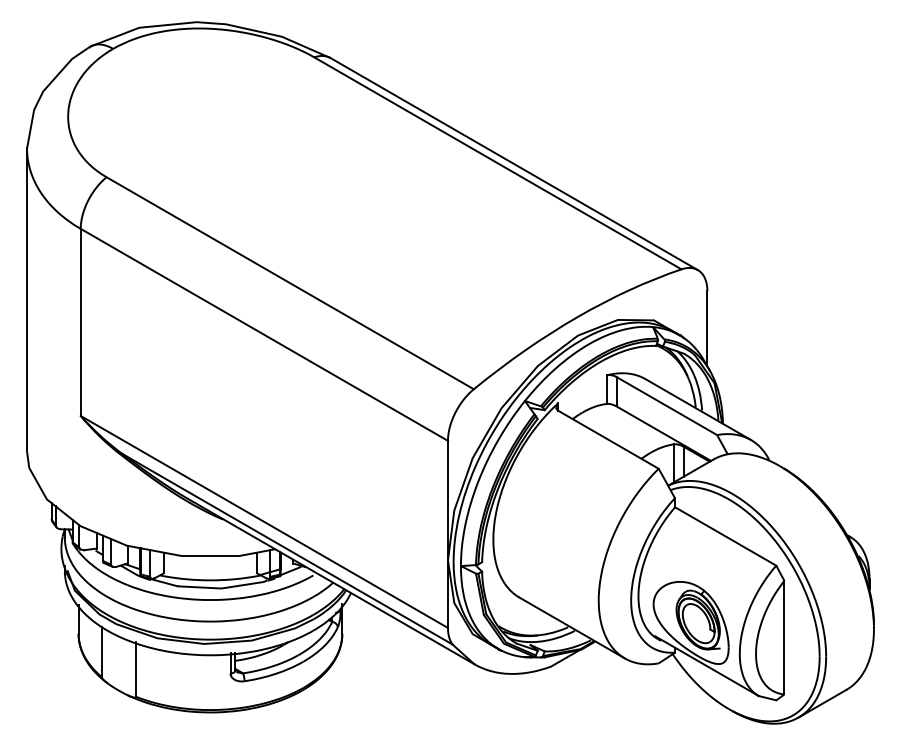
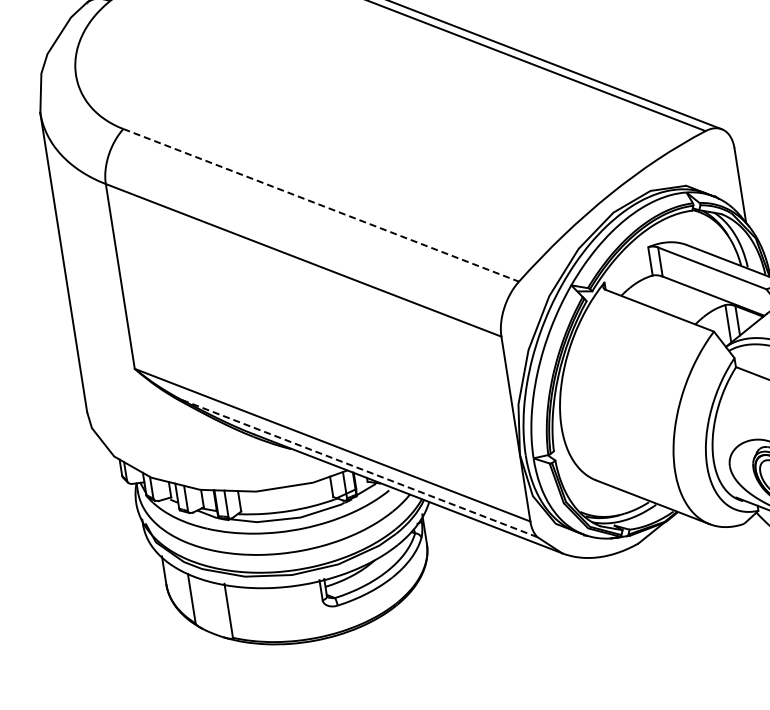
line: (290, 283) -> (321, 205), solid -> dashed
line: (287, 549) -> (359, 468), solid -> dashed

